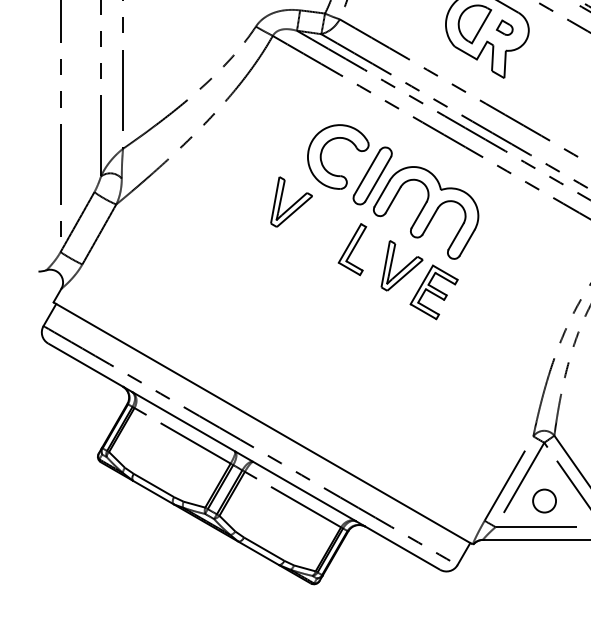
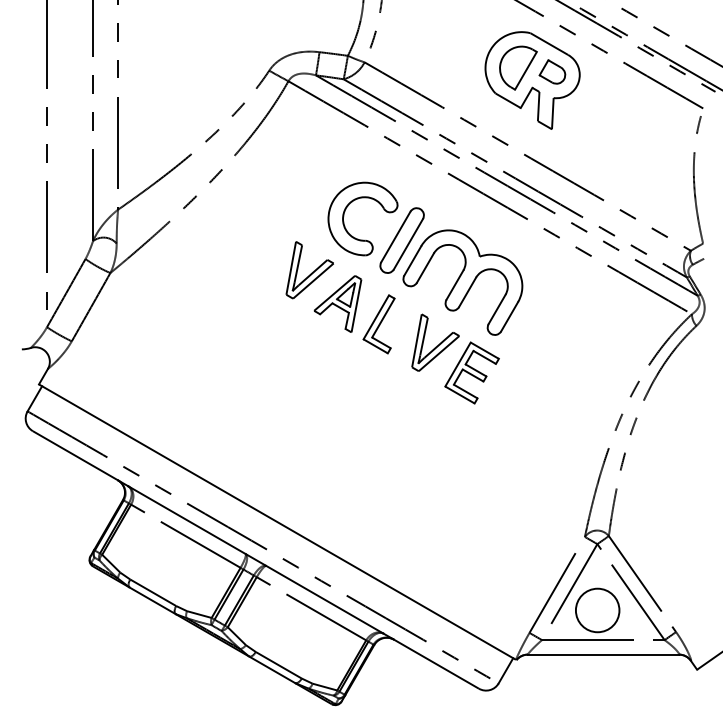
part: (504, 27) -> (552, 71), size x1.43
part: (315, 231) -> (337, 303), added
circle: (544, 501) -> (597, 610), size x1.67

